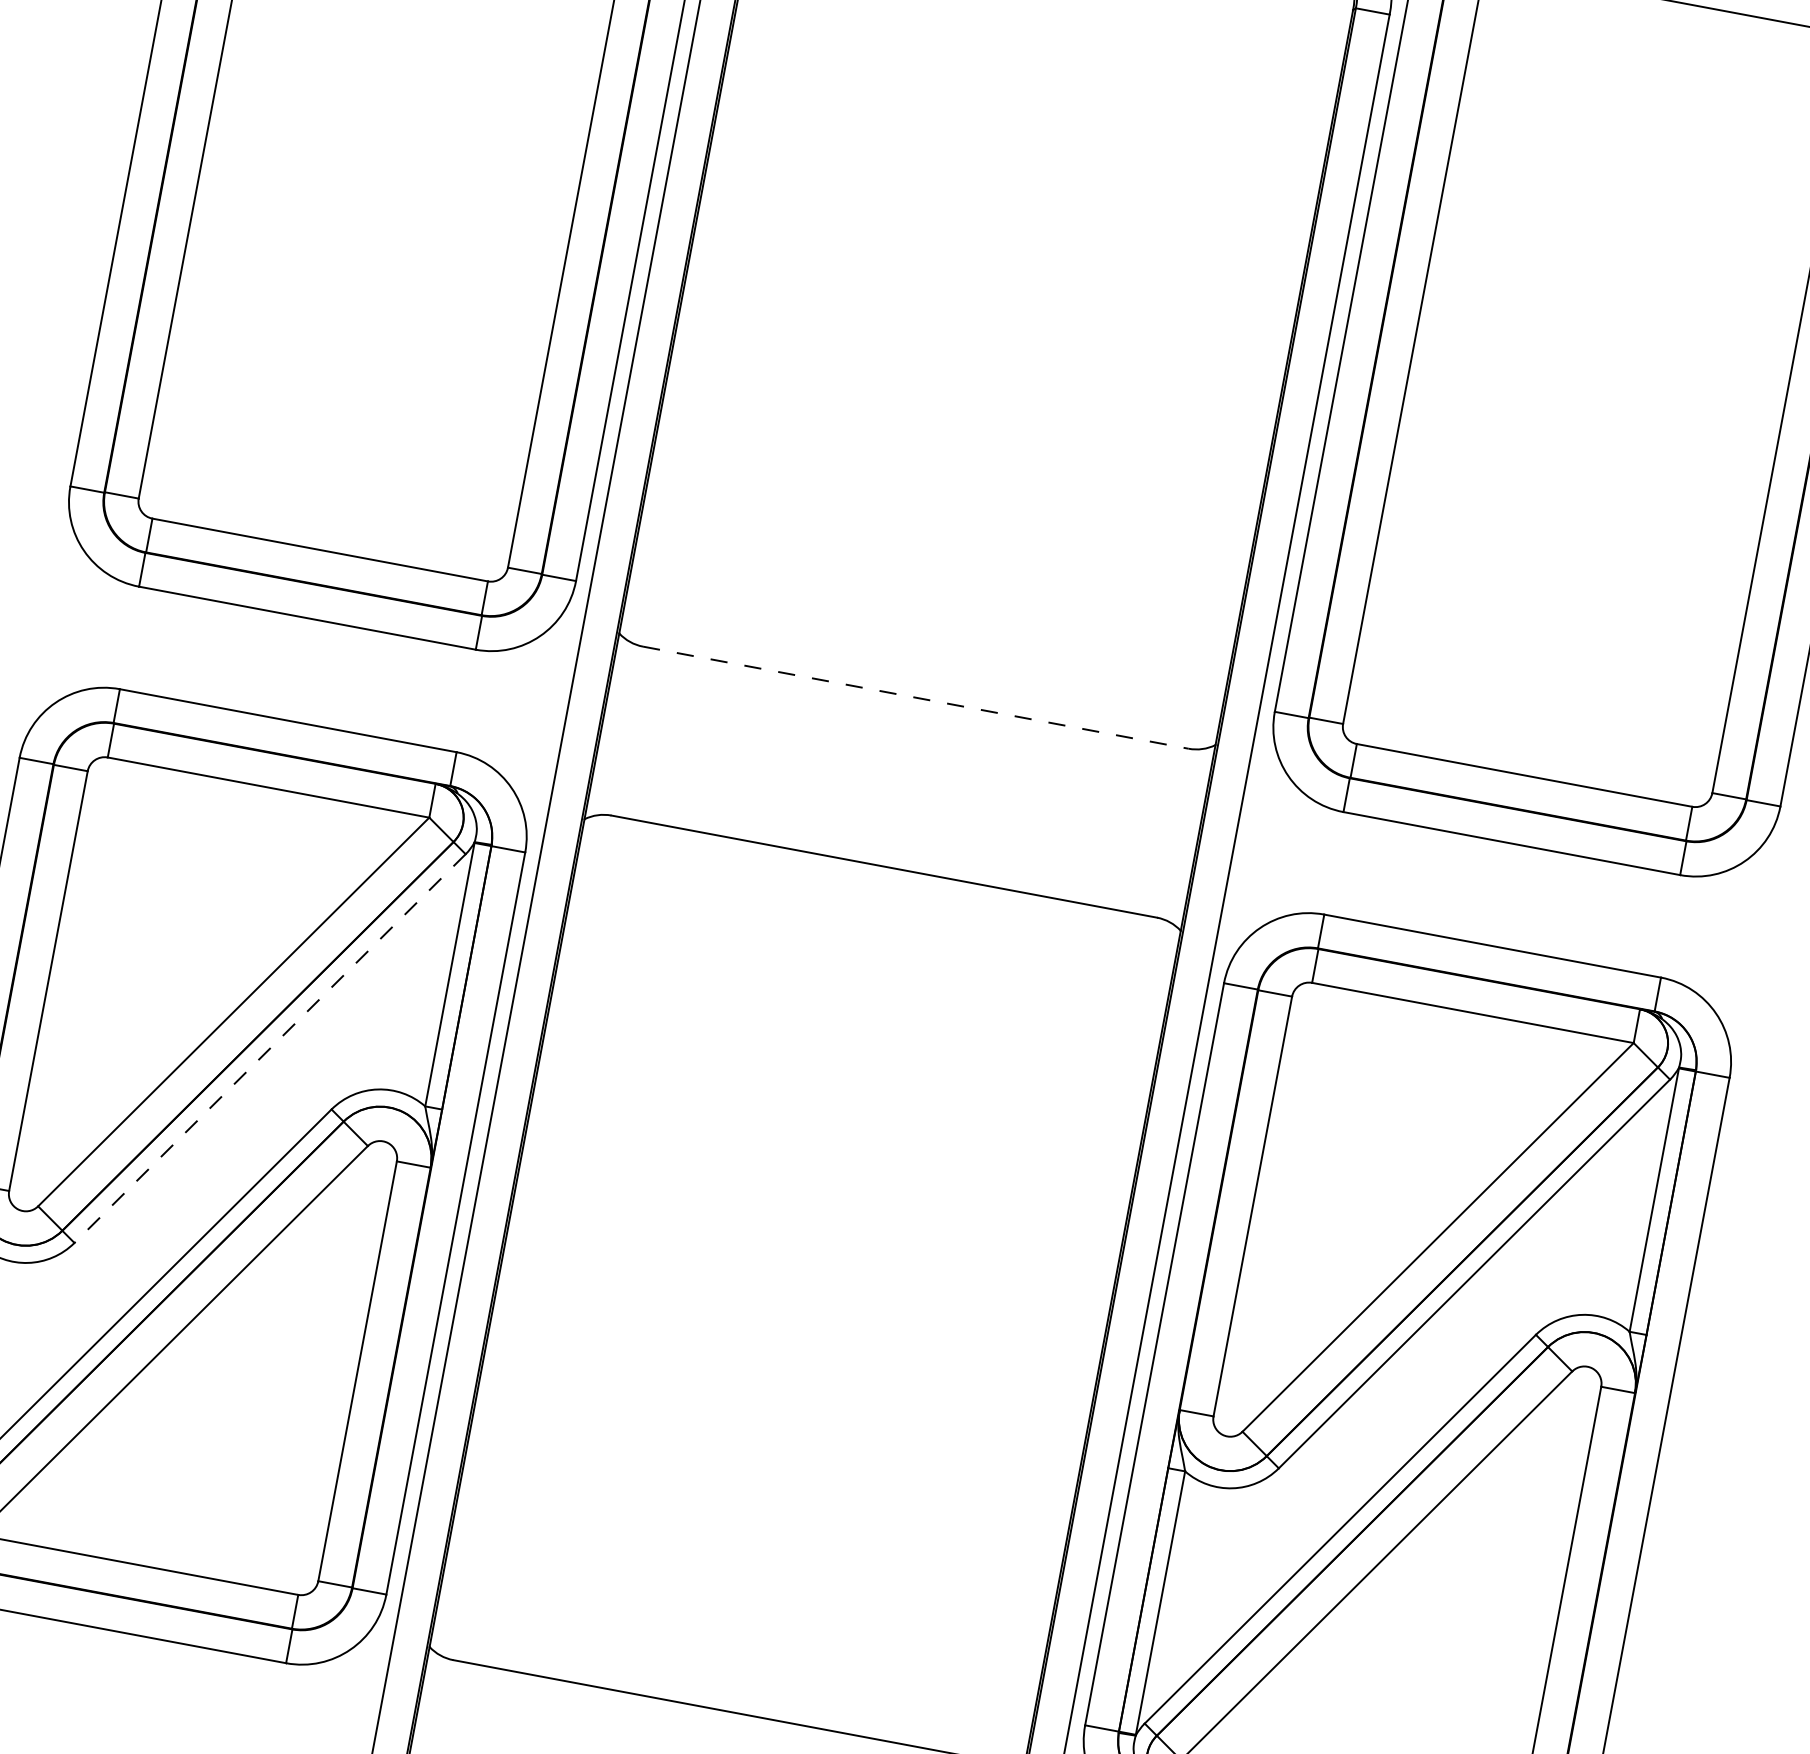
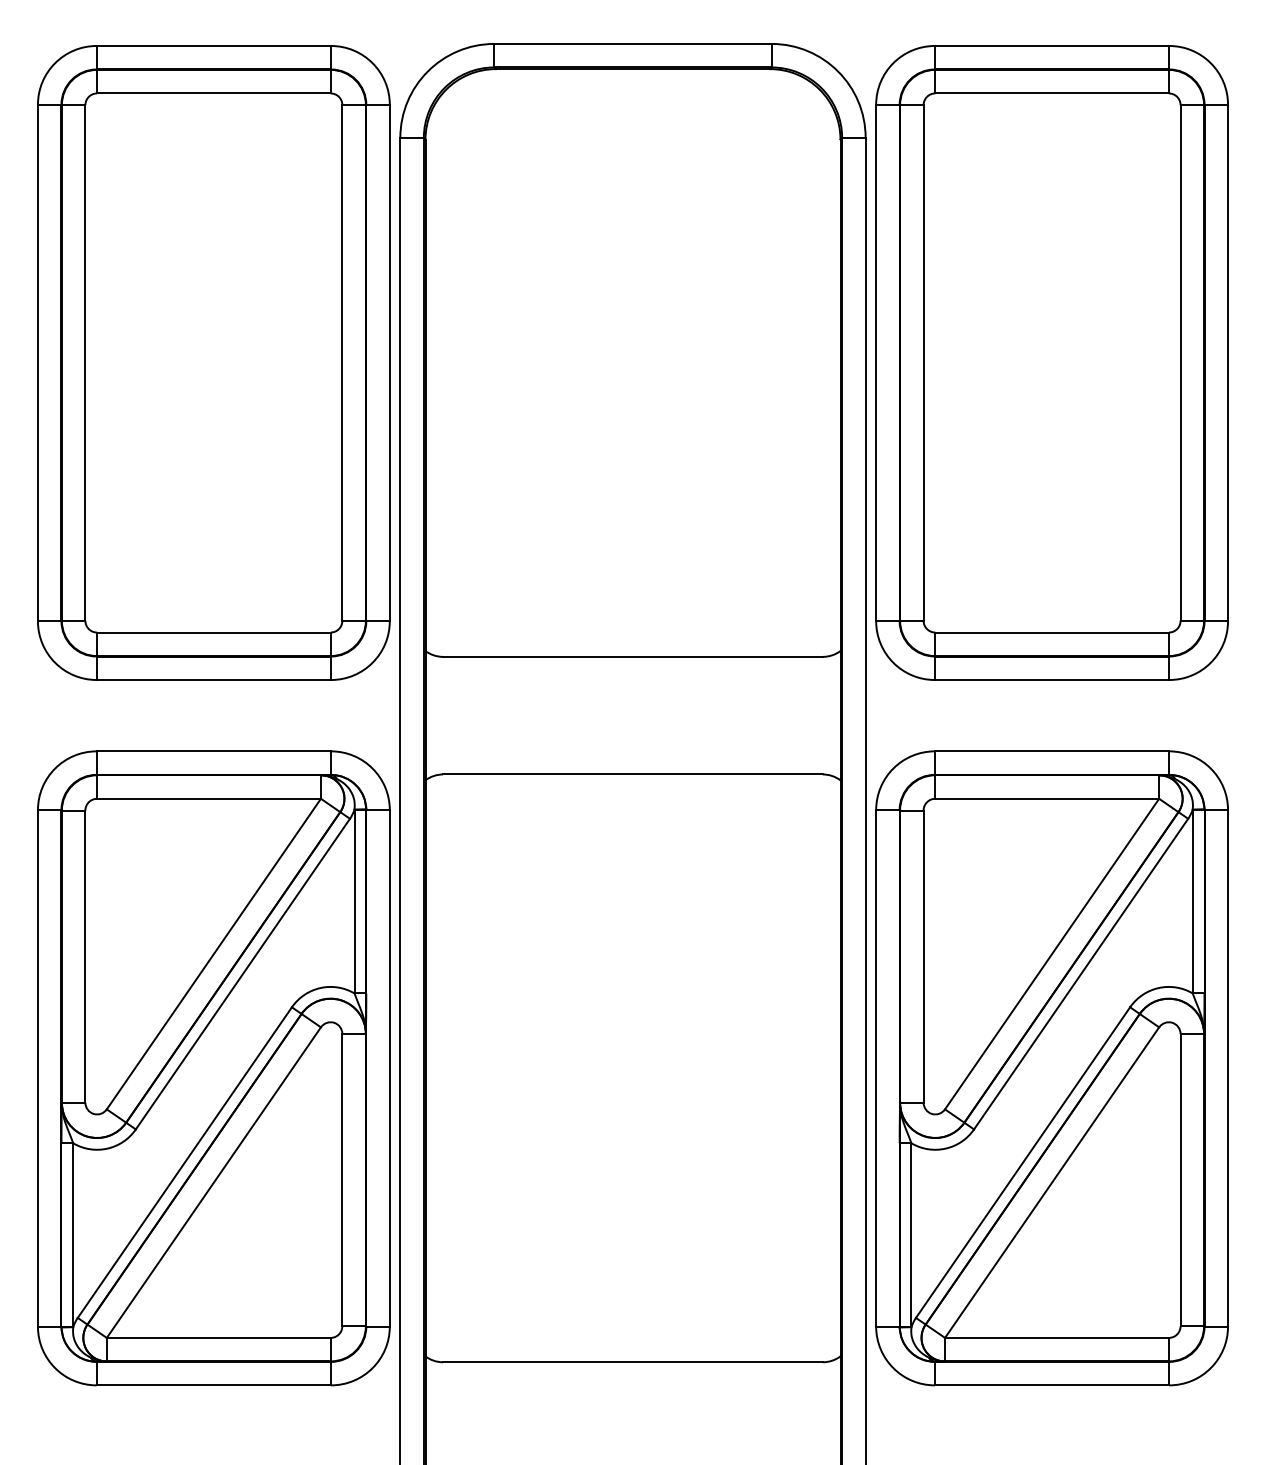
line: (916, 697) -> (633, 656), dashed -> solid
line: (269, 1049) -> (242, 974), dashed -> solid

